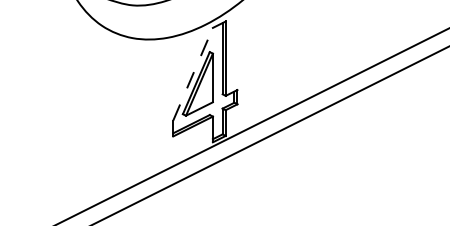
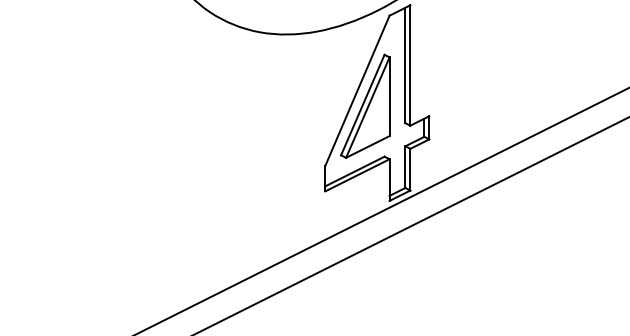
line: (193, 73) -> (358, 89), dashed -> solid

